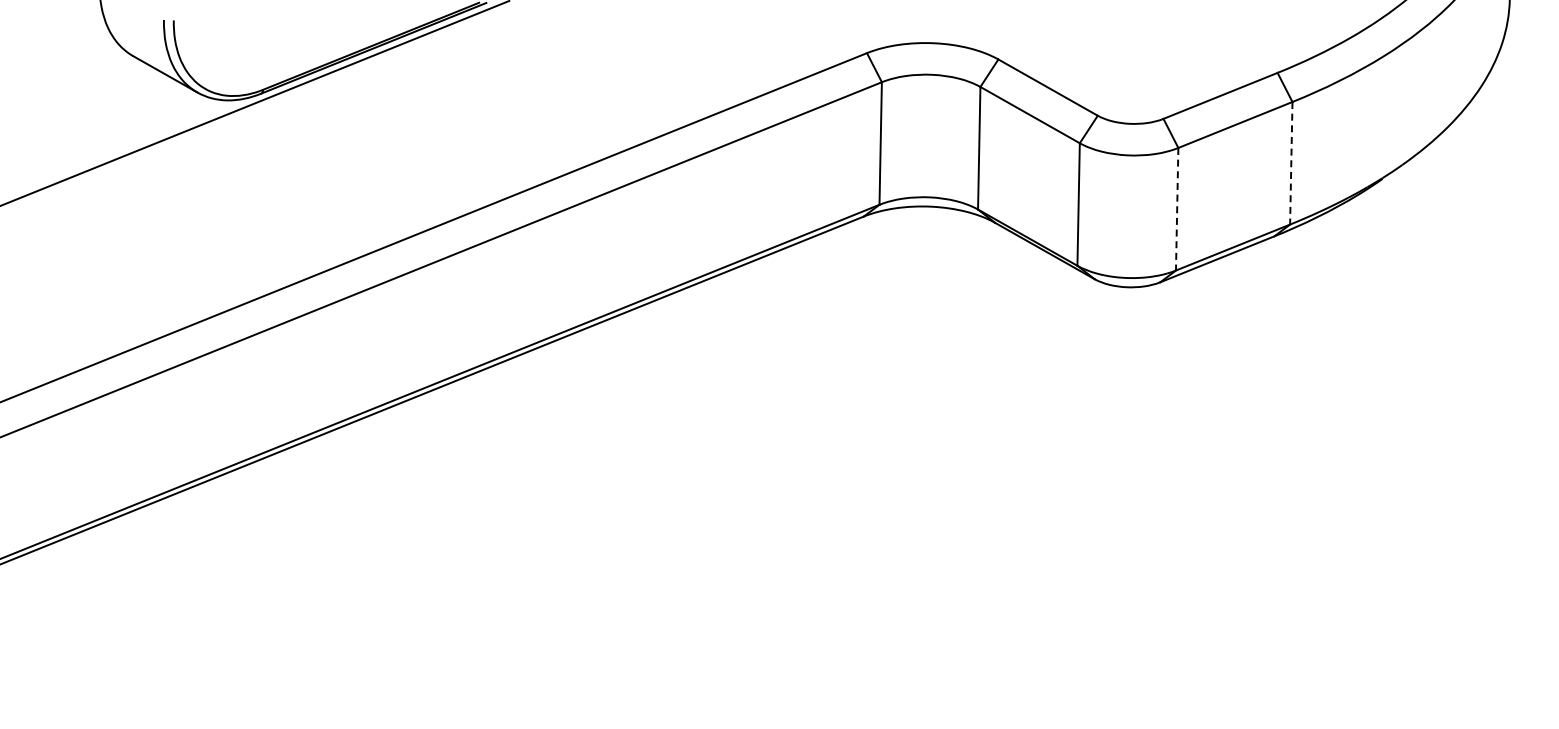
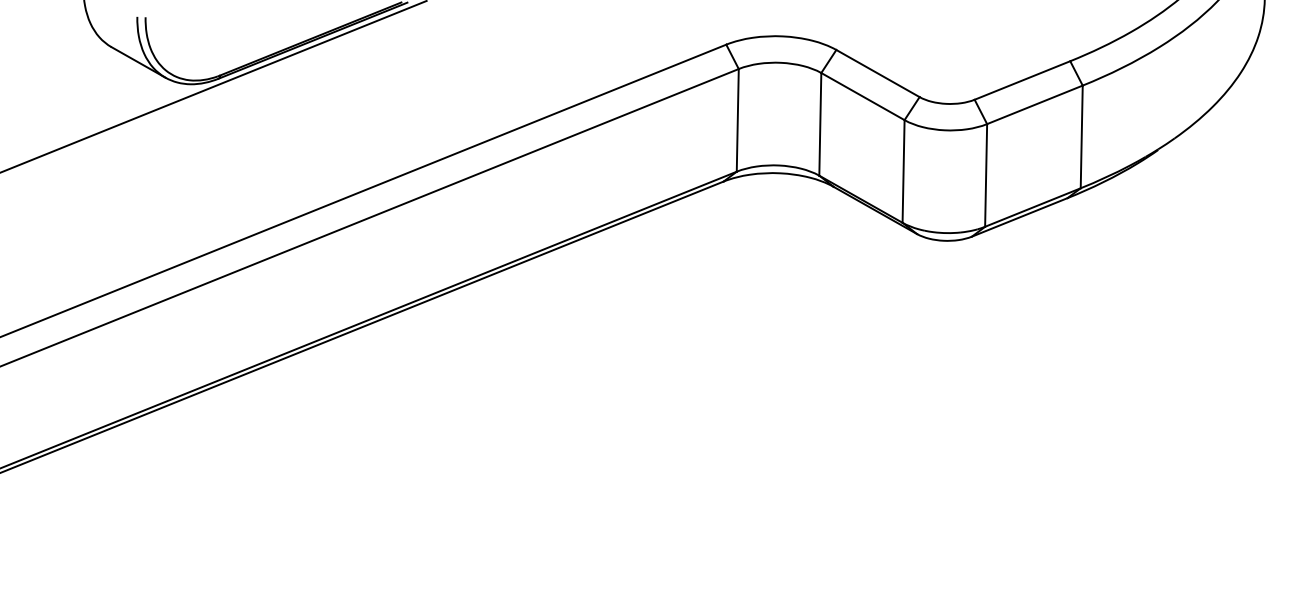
line: (1291, 163) -> (1081, 137), dashed -> solid
line: (1177, 209) -> (986, 175), dashed -> solid

